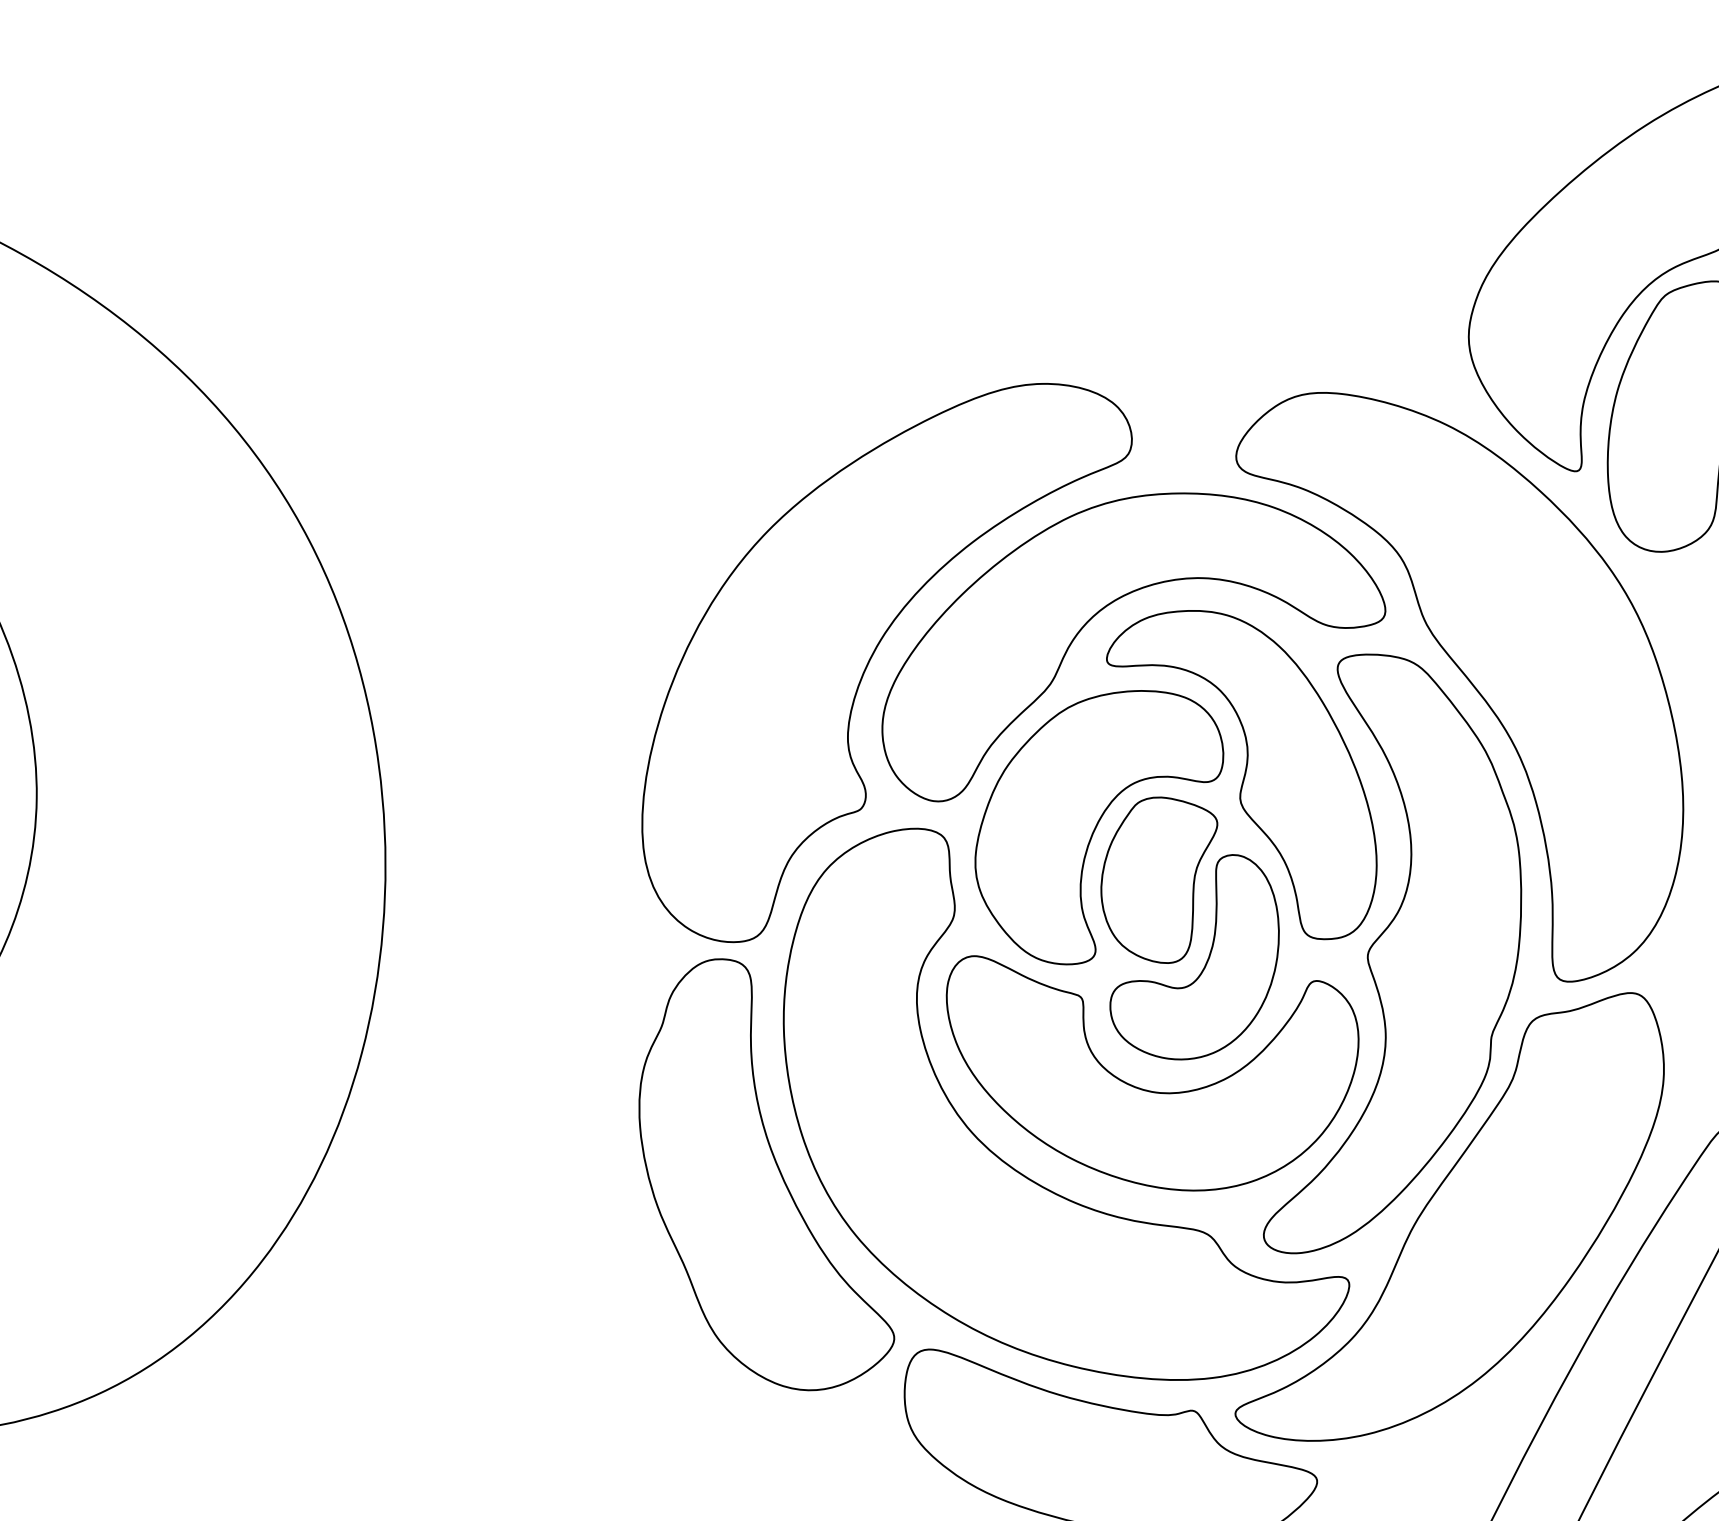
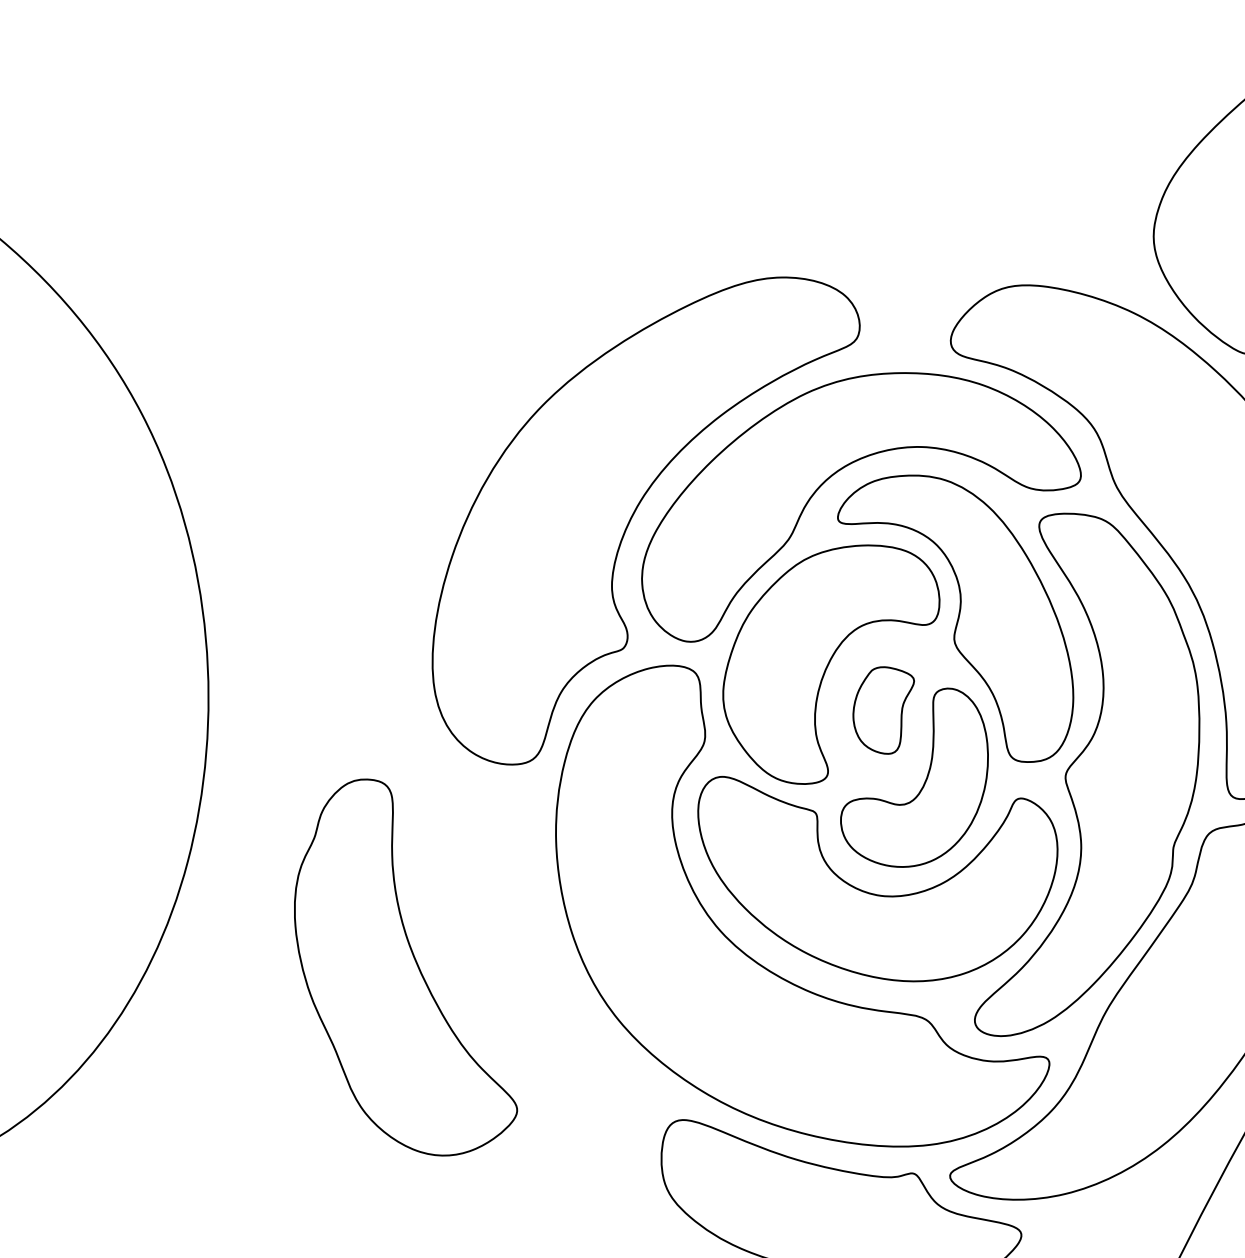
part: (1159, 879) -> (883, 709), size x0.6
part: (766, 1174) -> (405, 967), moved

